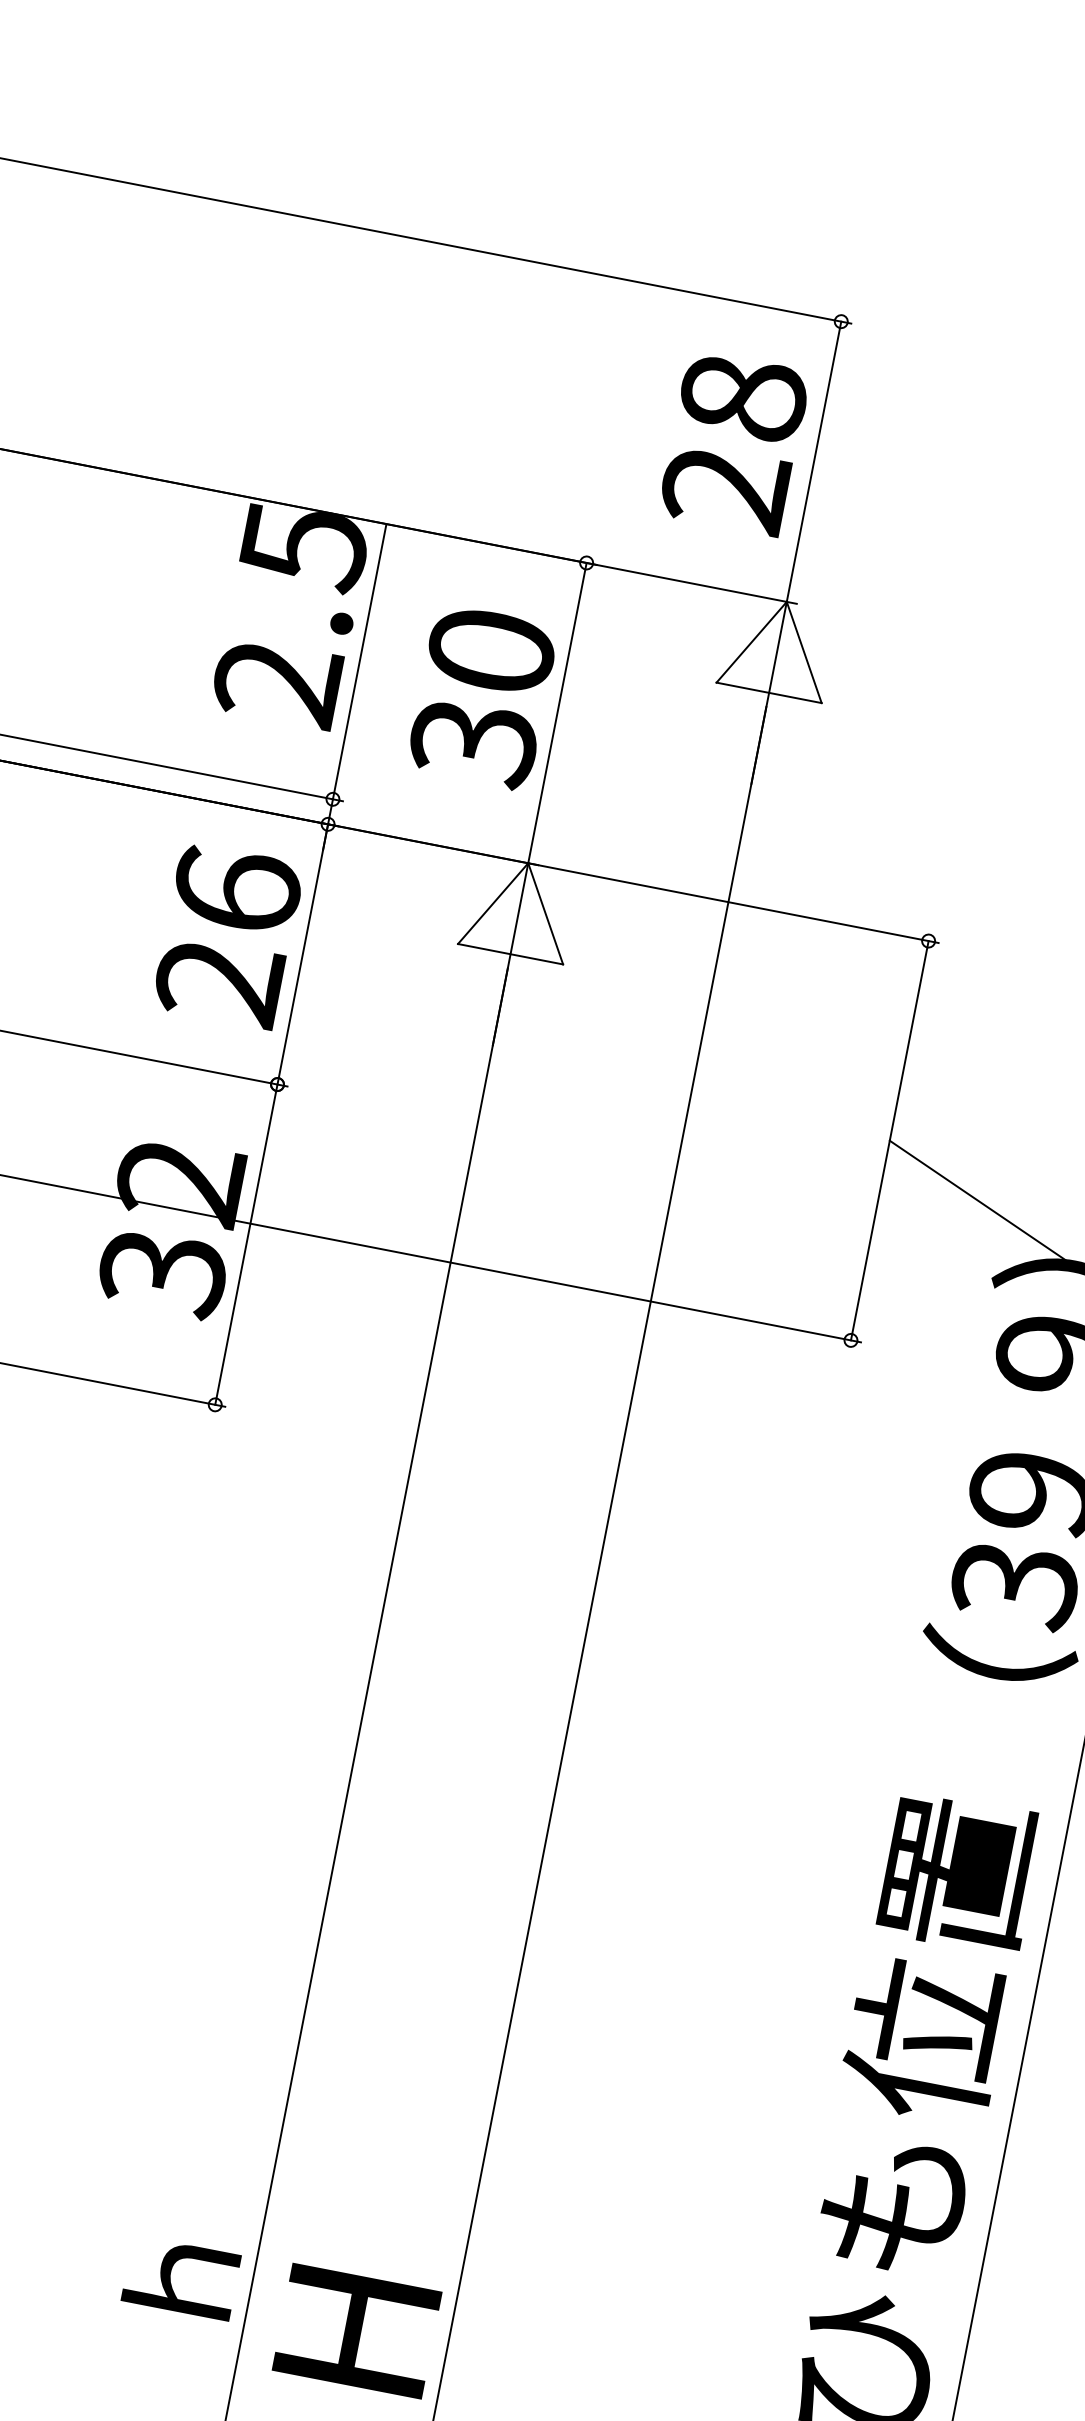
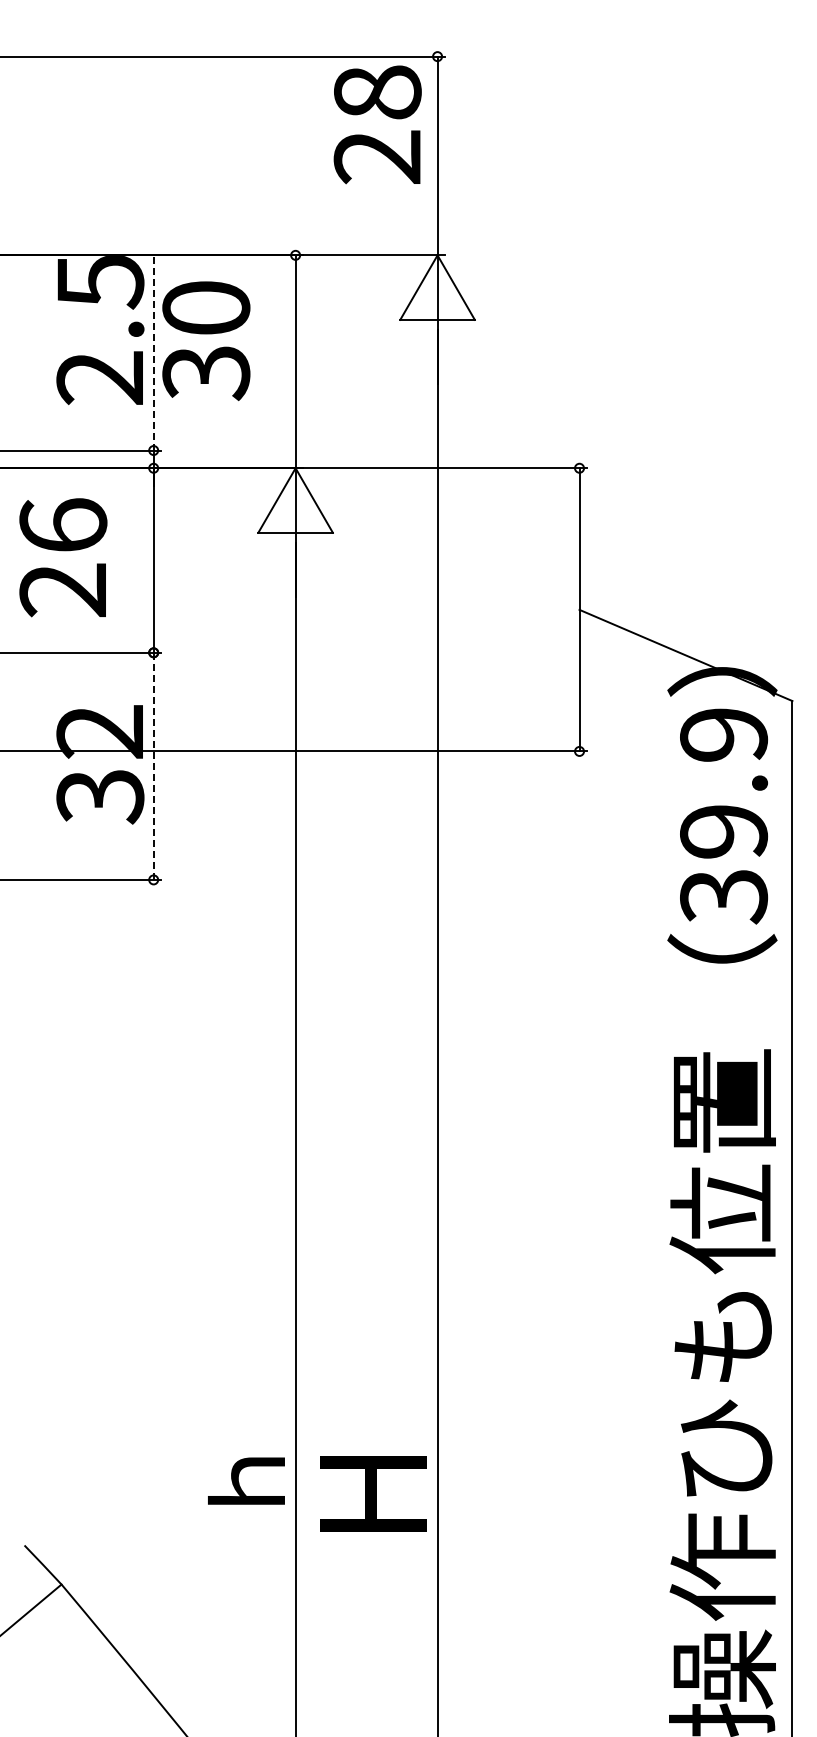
text: (734, 442) -> (377, 124), moved
line: (359, 662) -> (153, 353), solid -> dashed
text: (482, 696) -> (206, 340), moved
text: (228, 935) -> (63, 557), moved
line: (246, 1244) -> (153, 766), solid -> dashed

